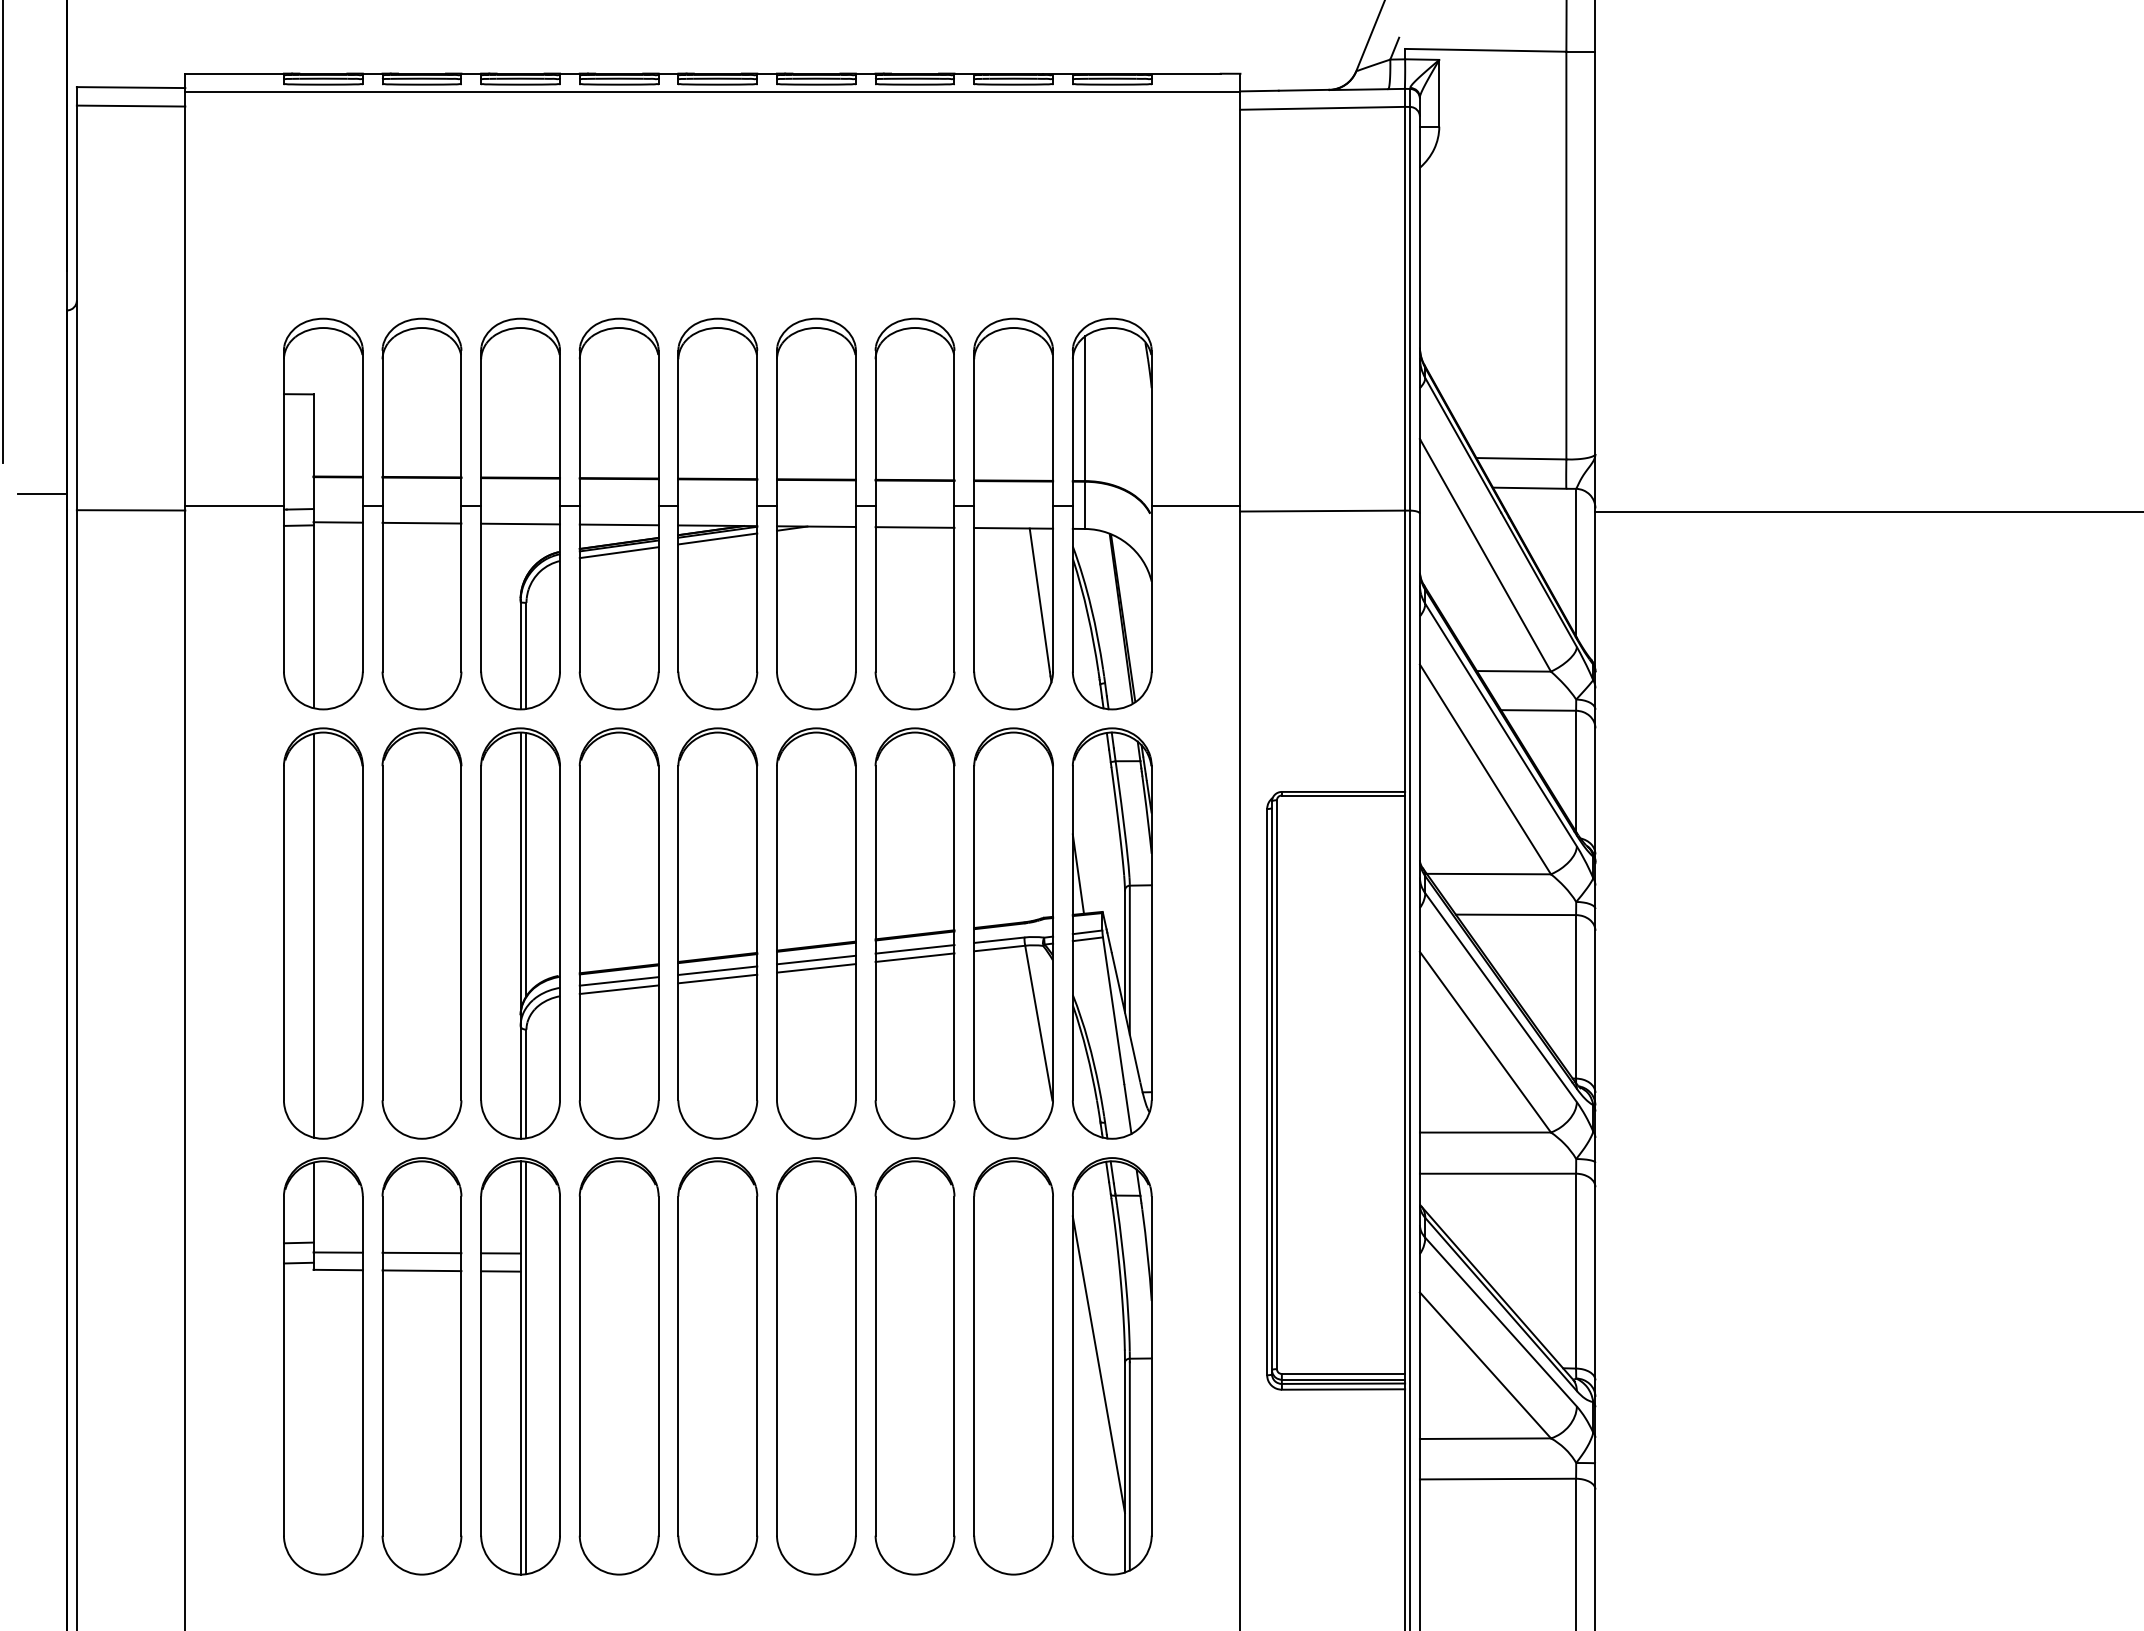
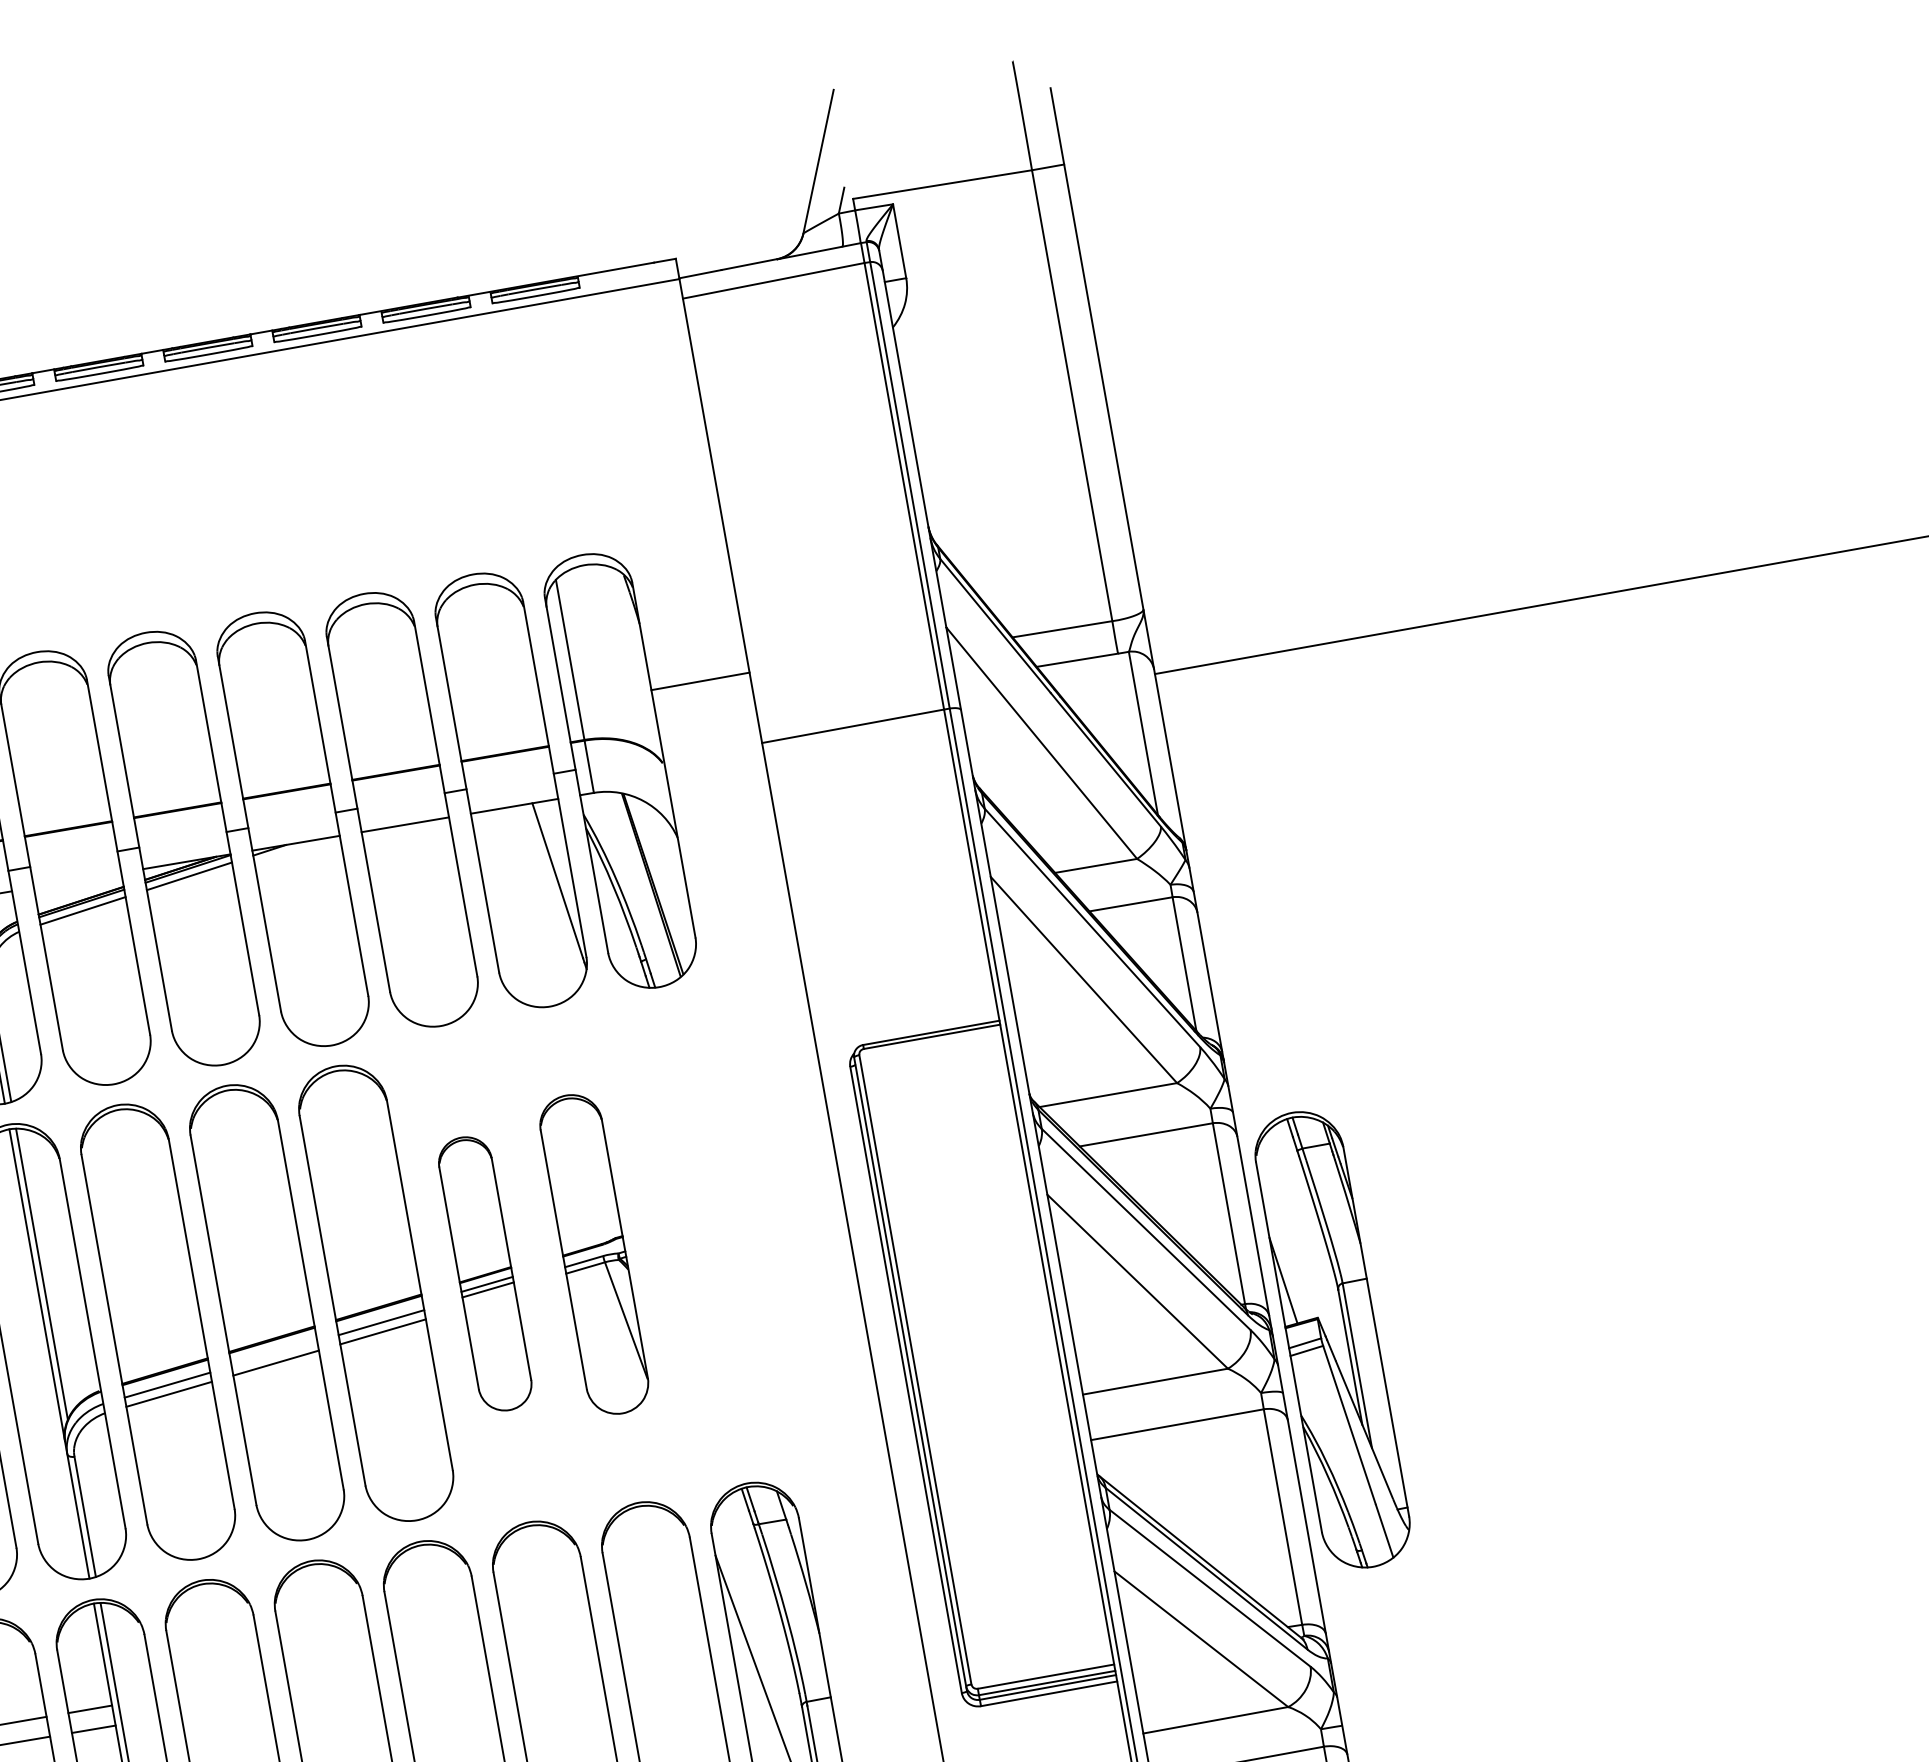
line: (1195, 505) -> (699, 681), moved
line: (618, 524) -> (76, 879), removed
part: (914, 933) -> (484, 1273), size x0.6
part: (1013, 933) -> (594, 1254), size x0.7
part: (1111, 933) -> (1331, 1339), moved
line: (717, 970) -> (274, 1353), removed

